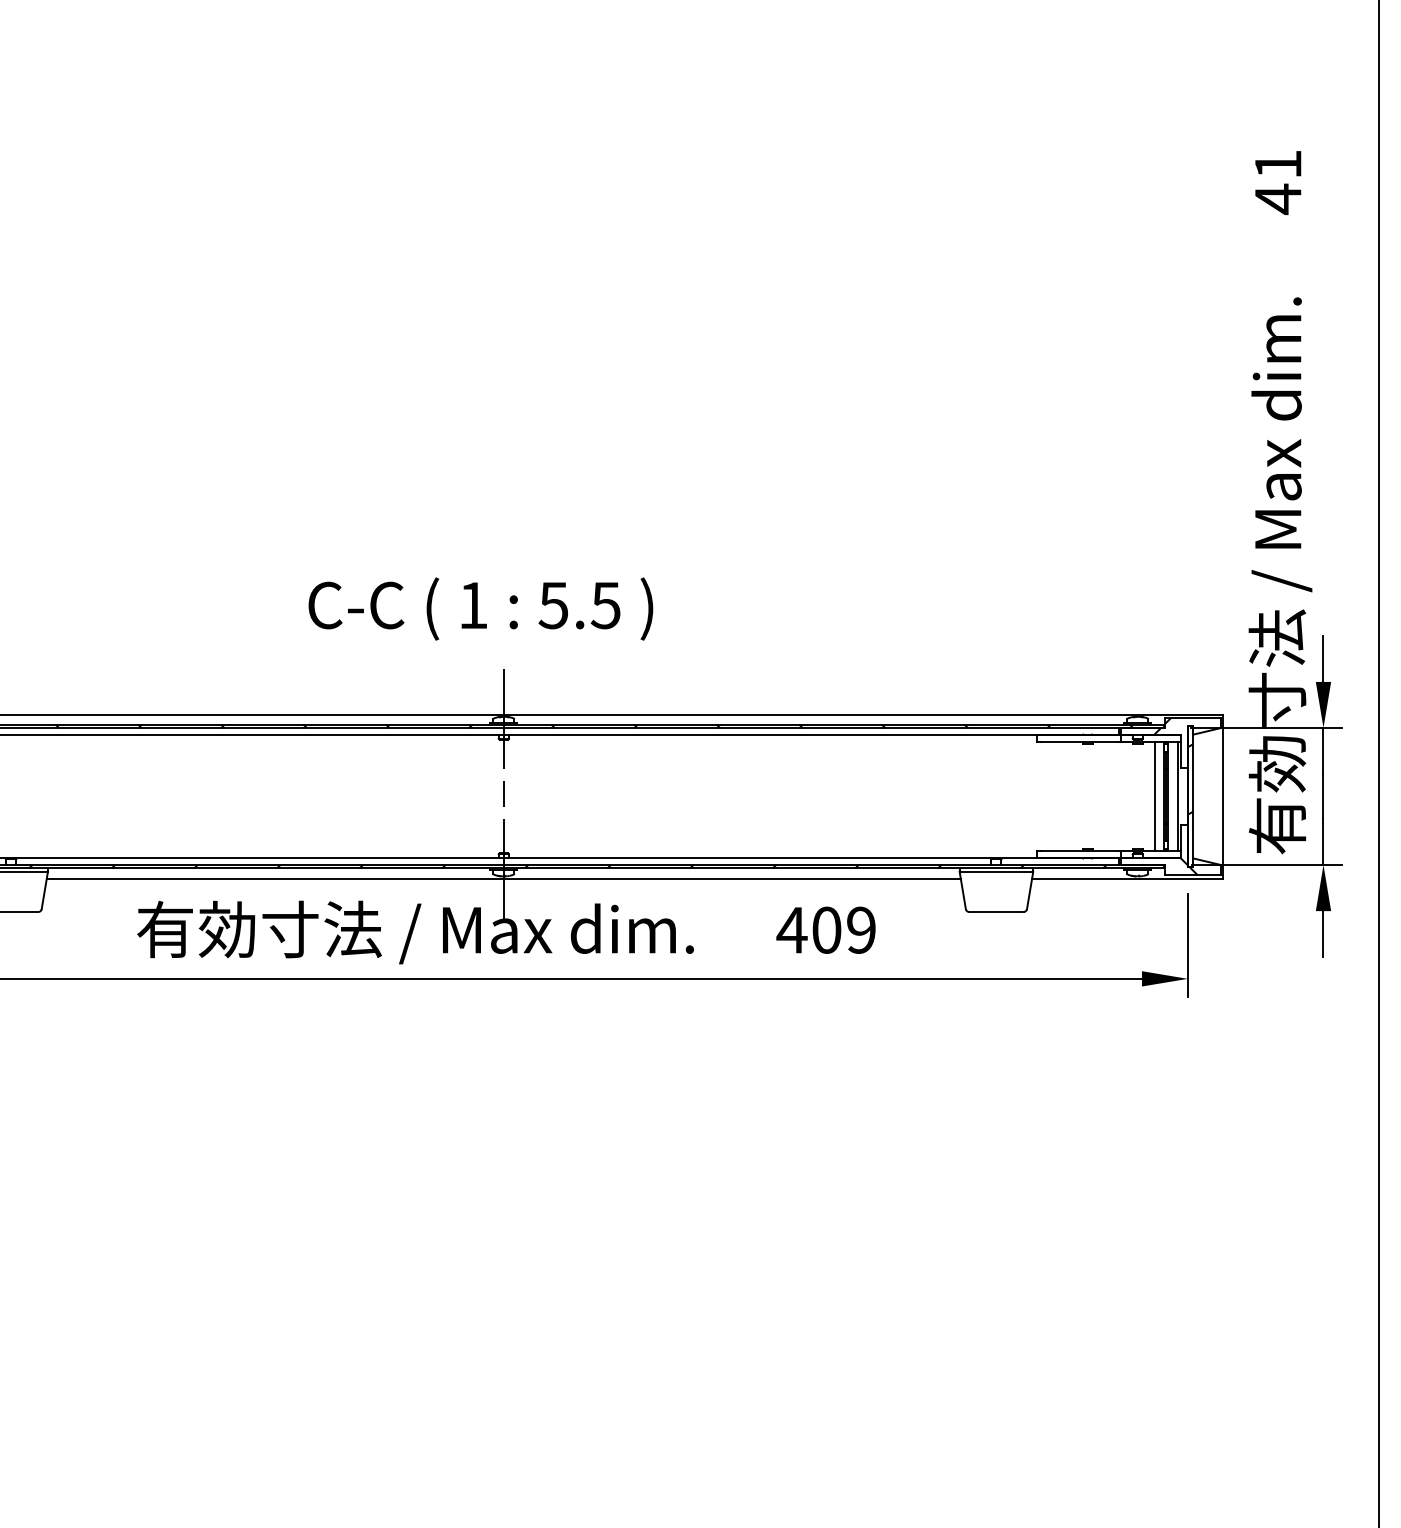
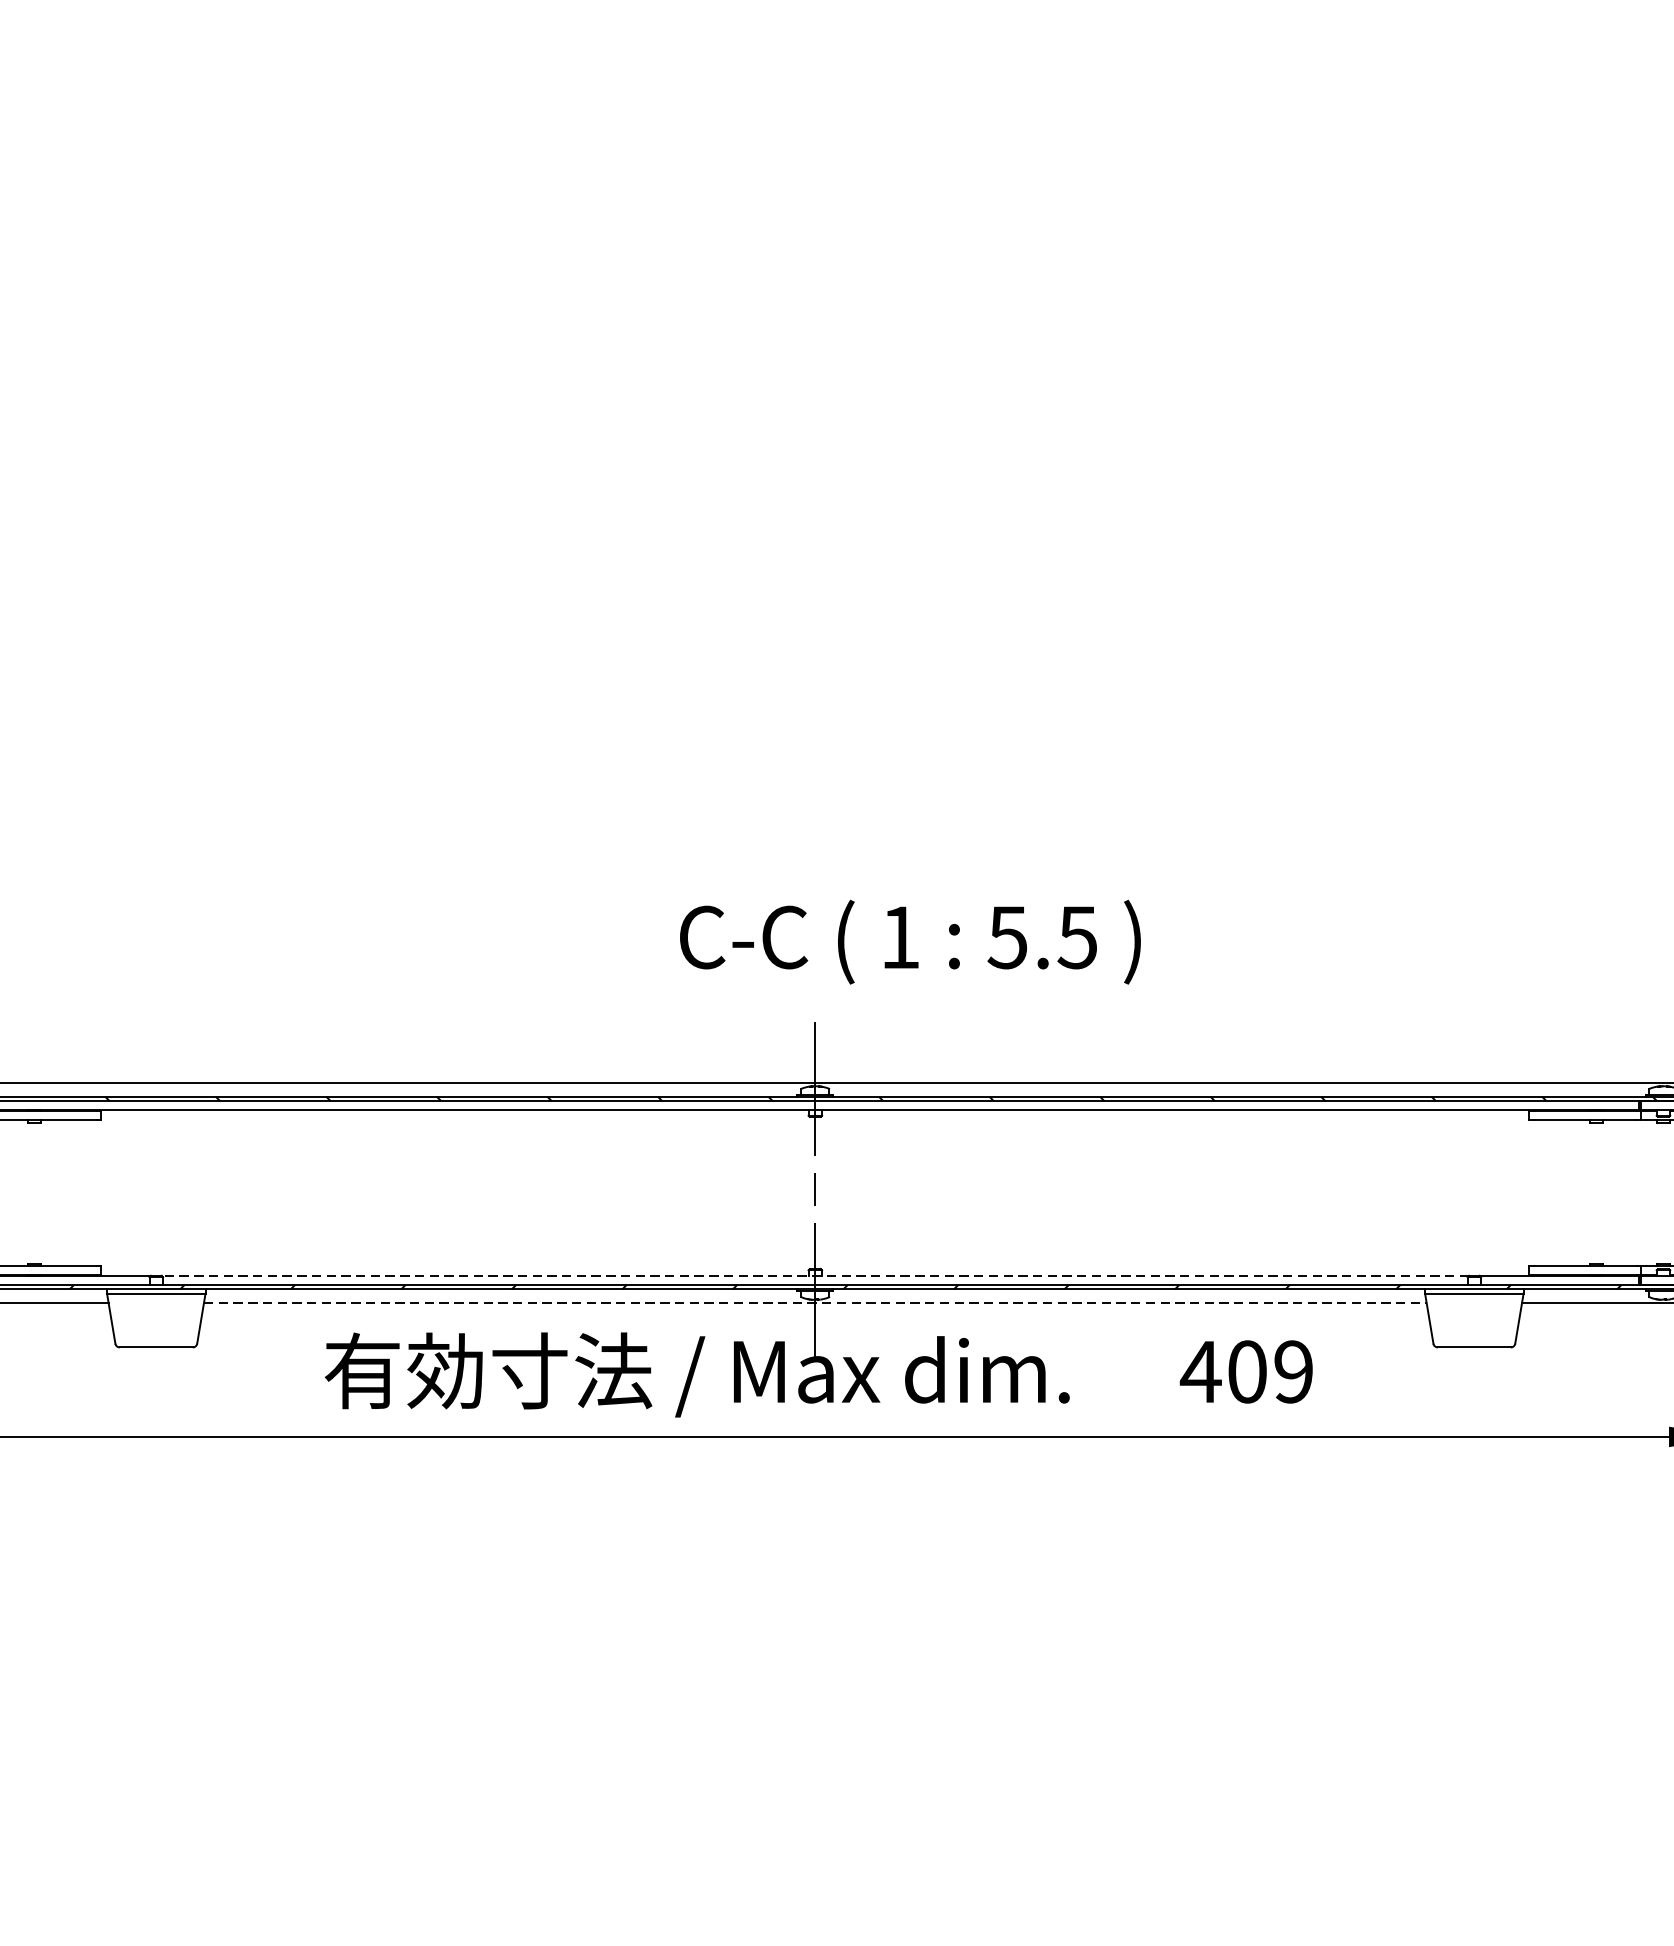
text: (480, 608) -> (909, 941), moved
line: (503, 858) -> (814, 1275), solid -> dashed
line: (503, 878) -> (814, 1302), solid -> dashed

